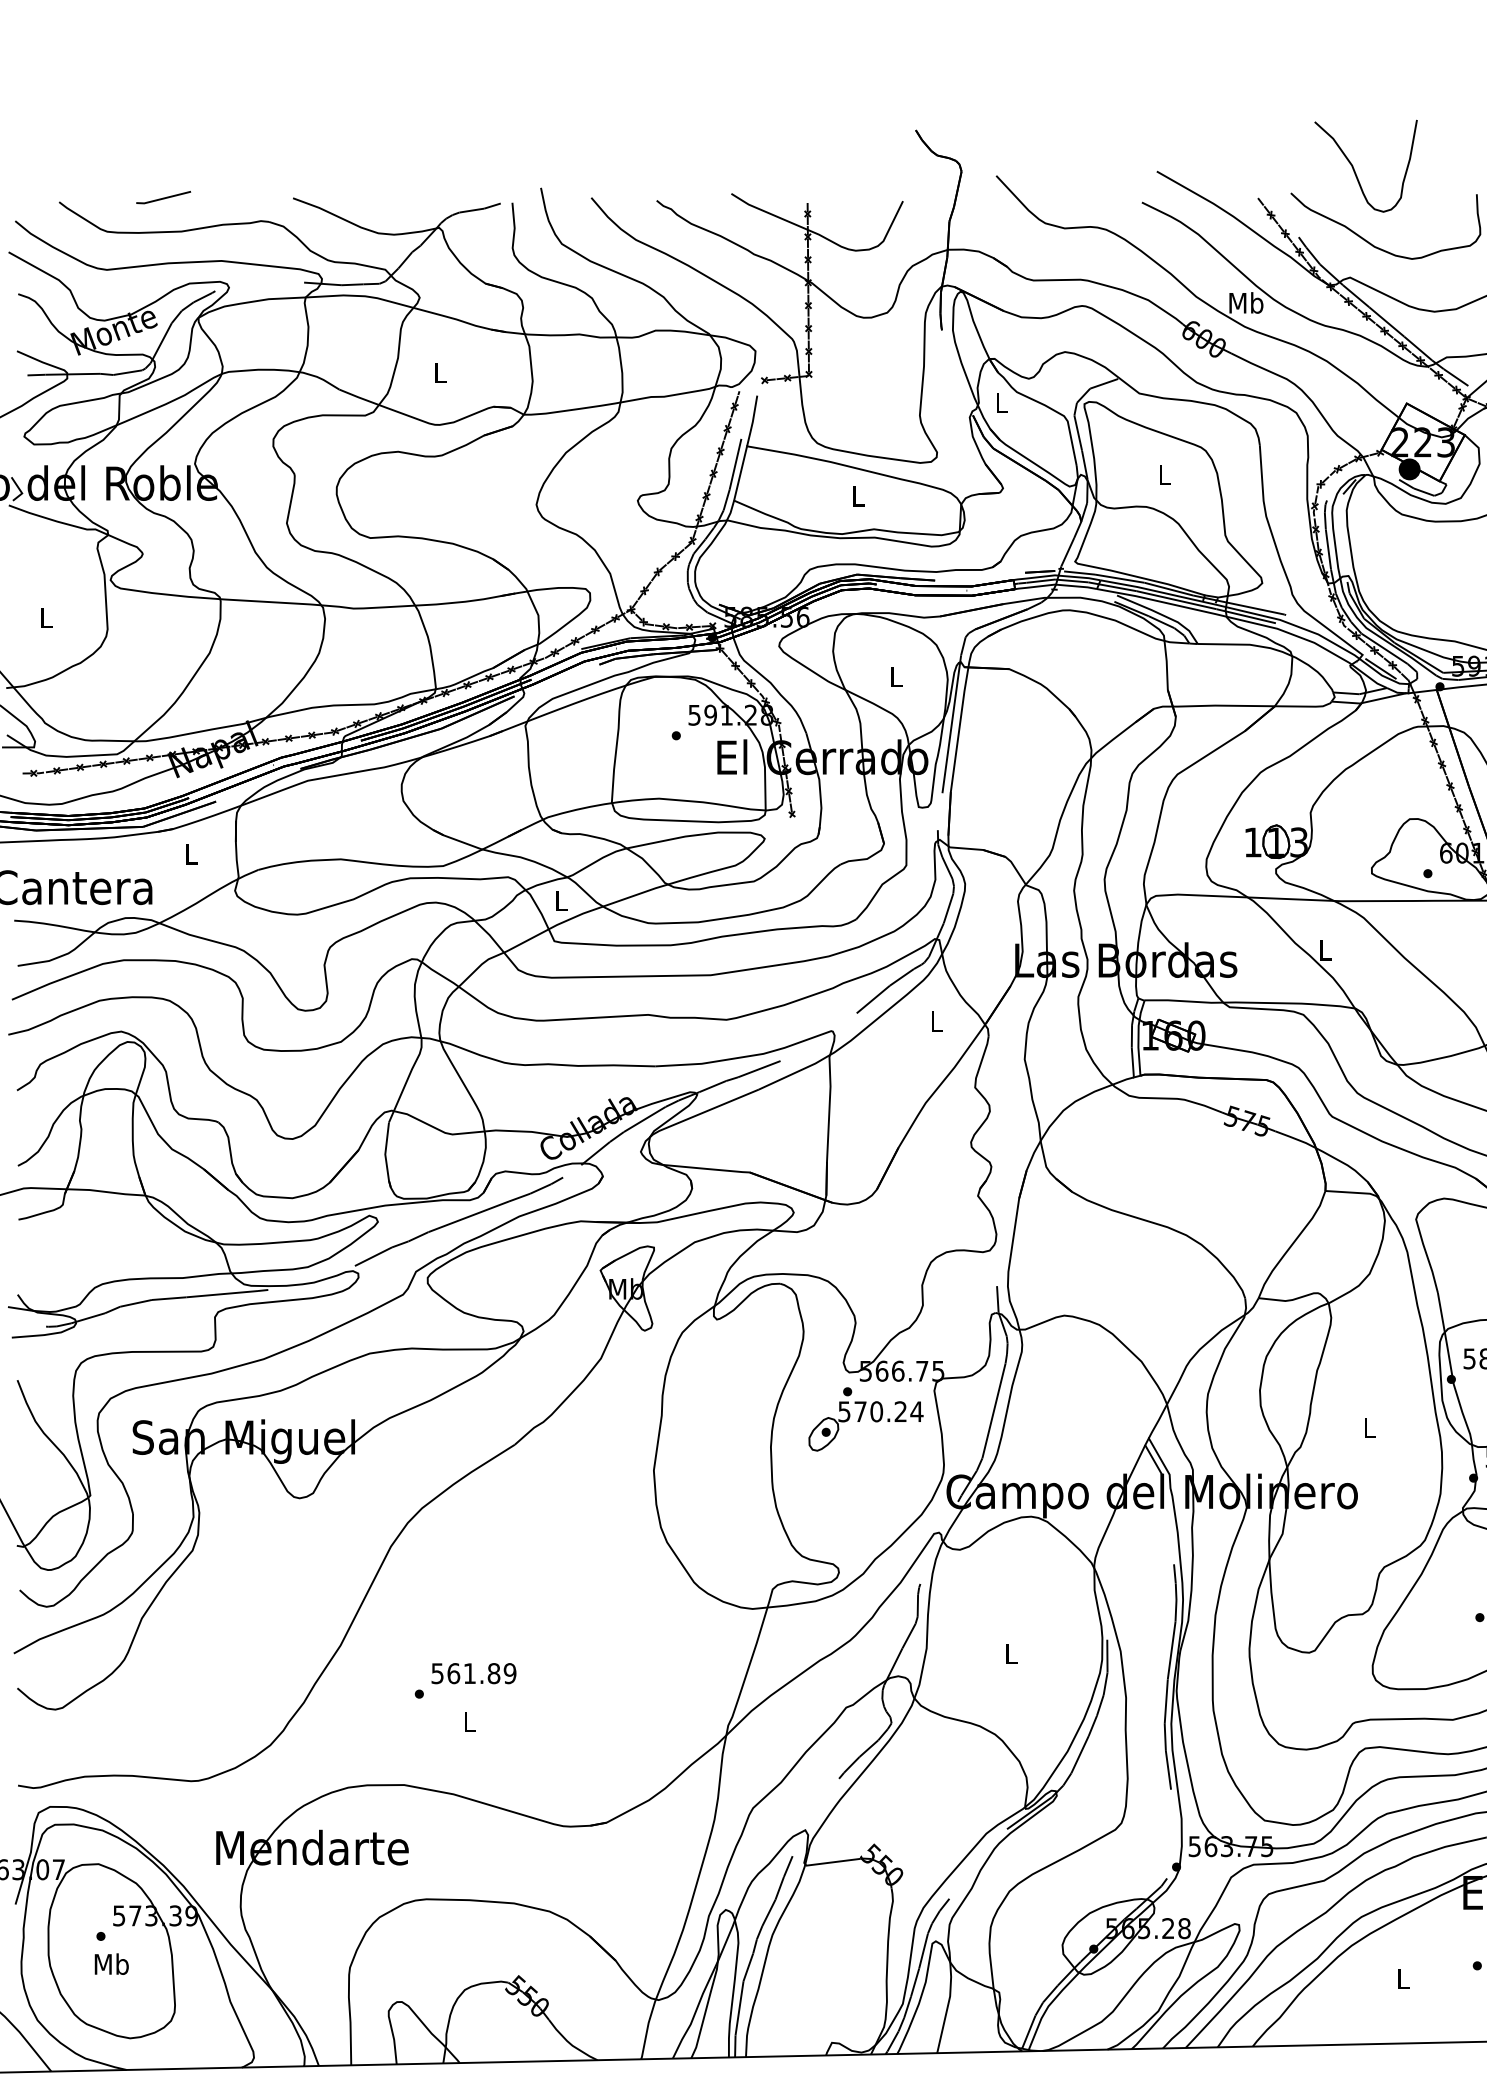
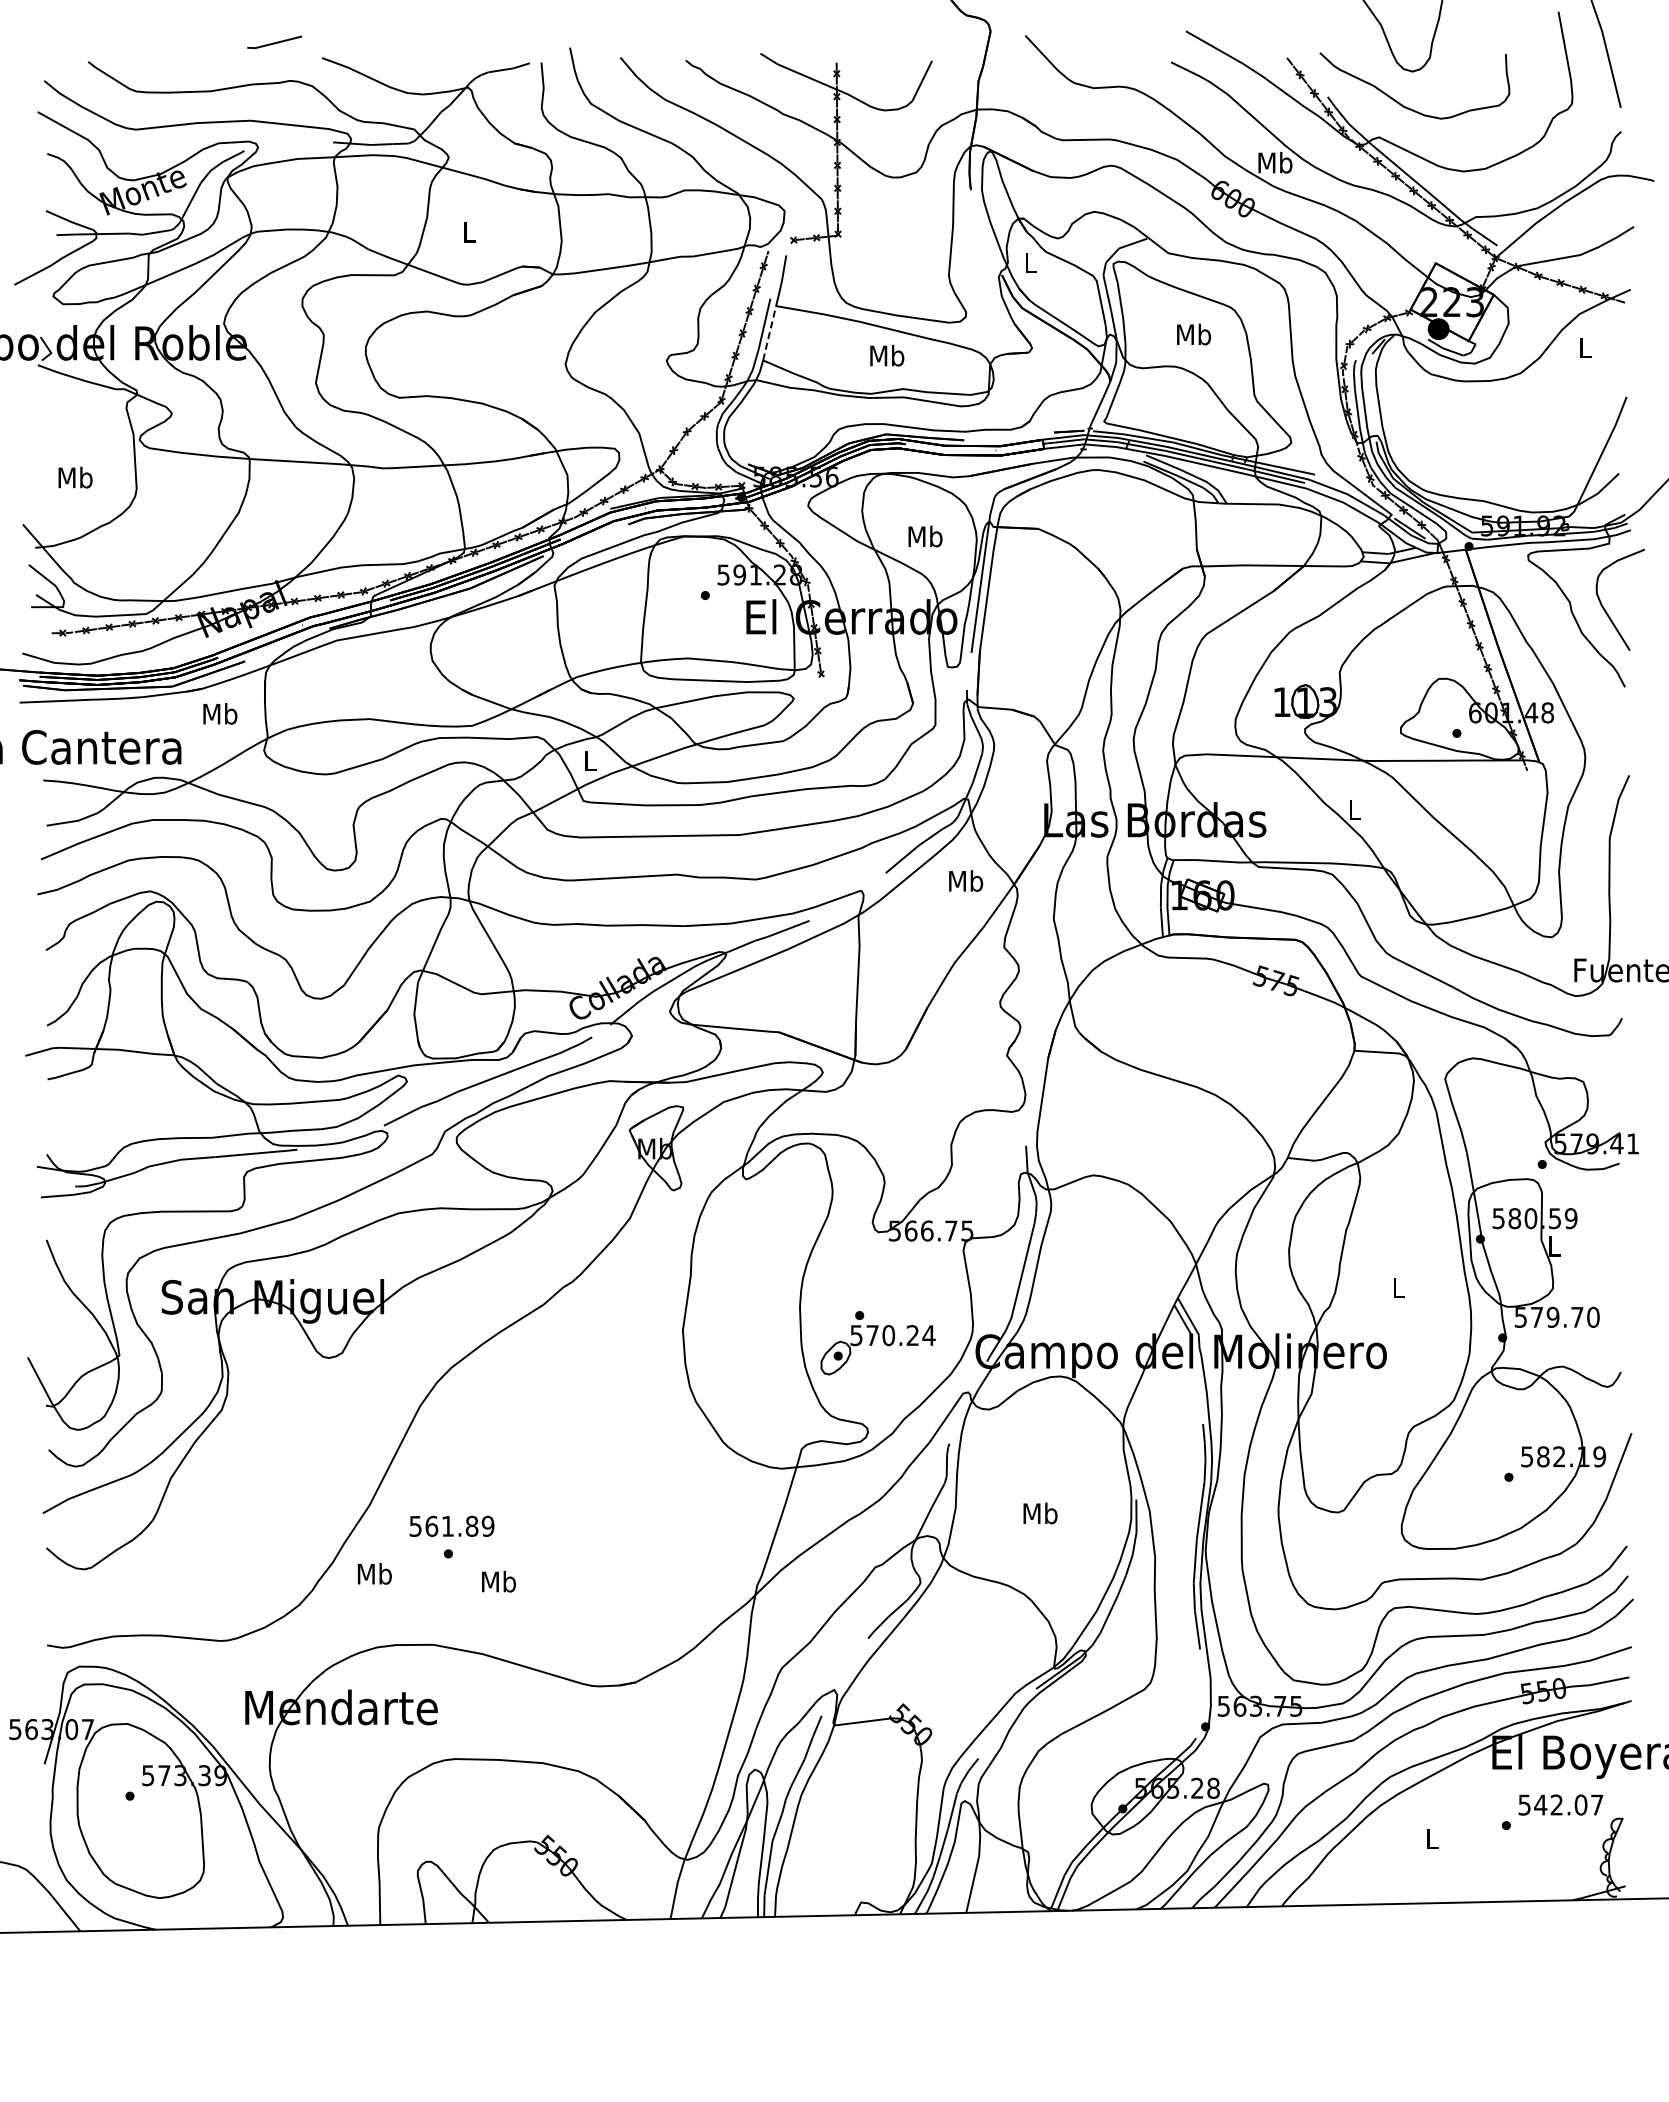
line: (163, 197) -> (274, 42), moved
line: (740, 473) -> (769, 333), solid -> dashed
text: (1165, 474) -> (1194, 334), L -> Mb
text: (858, 495) -> (887, 355), L -> Mb
text: (46, 617) -> (75, 477), L -> Mb
text: (896, 676) -> (925, 536), L -> Mb
text: (191, 853) -> (220, 713), L -> Mb
text: (937, 1020) -> (966, 880), L -> Mb
part: (865, 1419) -> (877, 1343), moved
text: (1011, 1653) -> (1040, 1513), L -> Mb
text: (473, 1672) -> (451, 1525), moved
text: (469, 1721) -> (498, 1581), L -> Mb
text: (111, 1963) -> (374, 1573), moved

